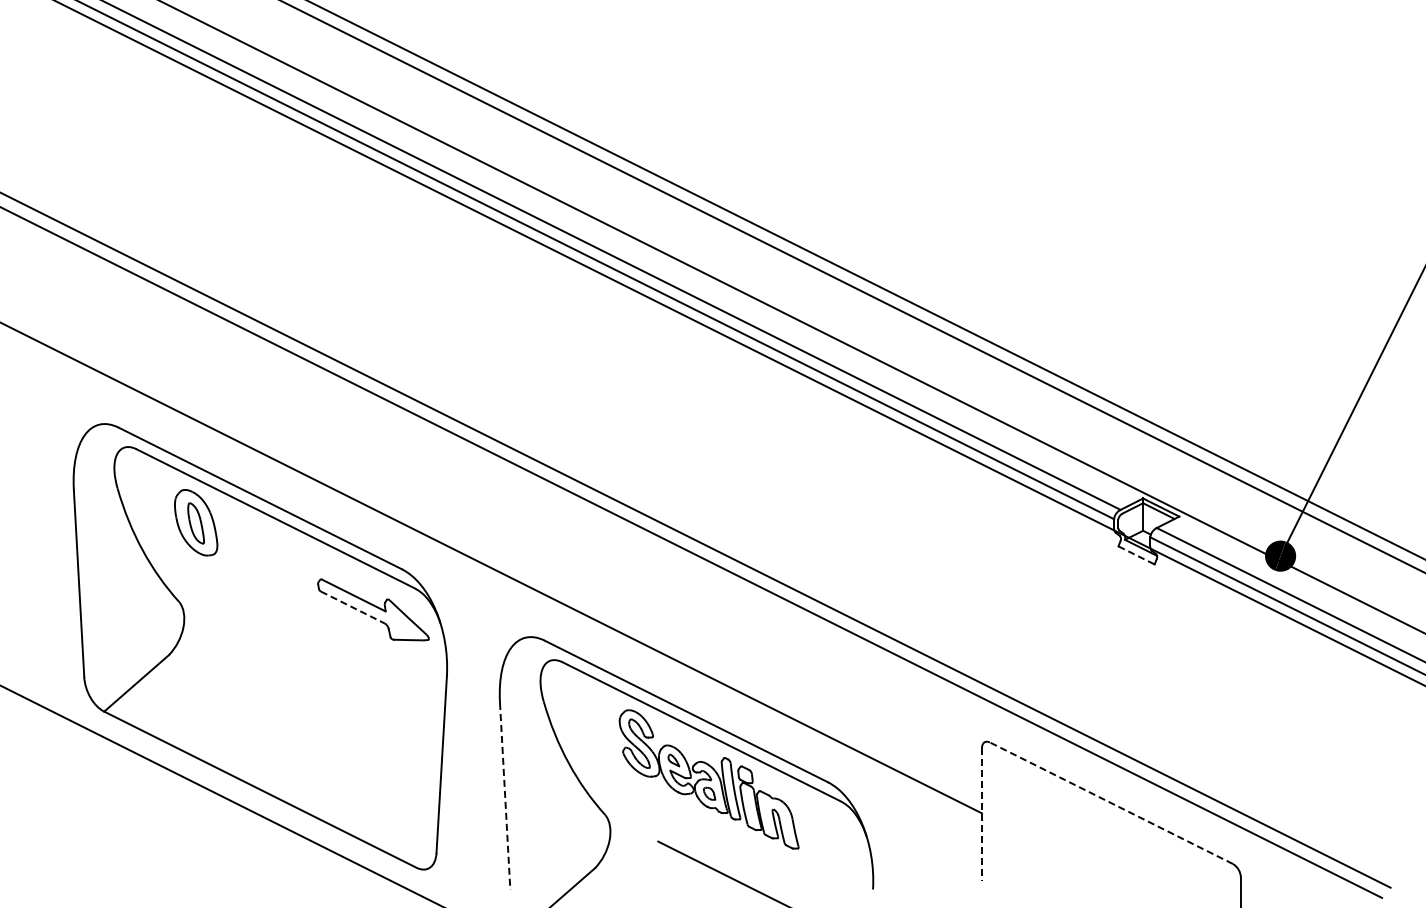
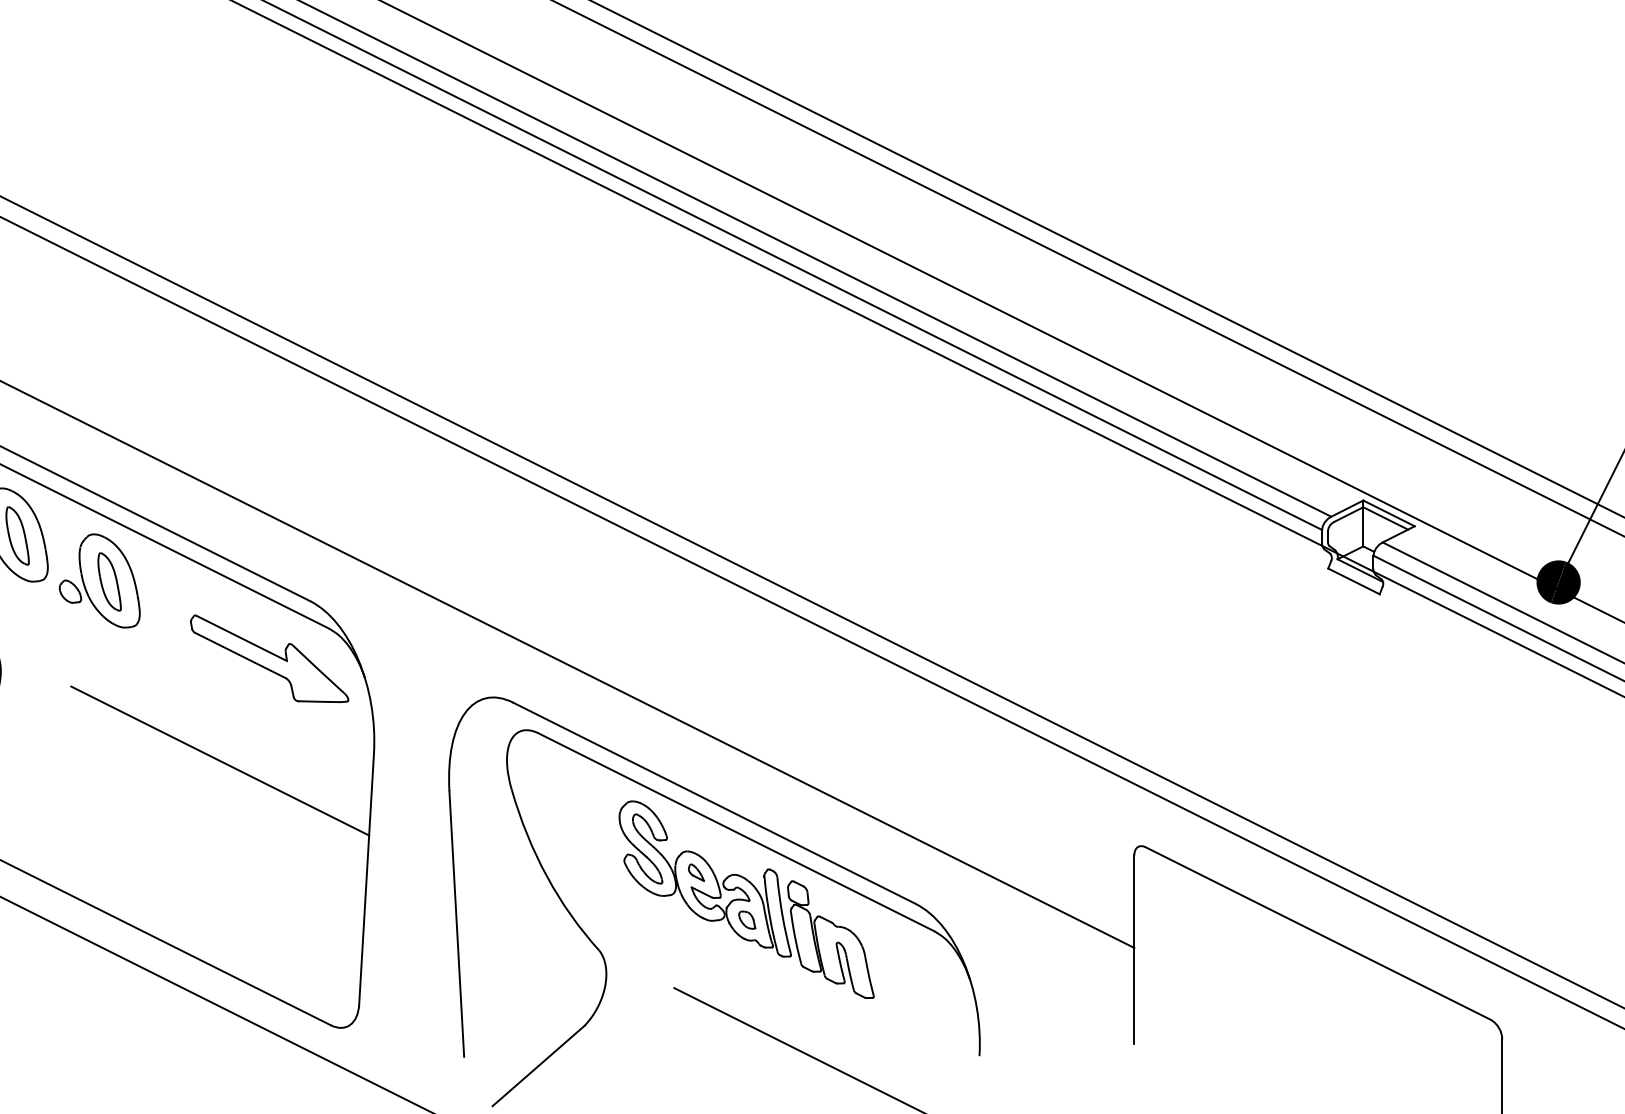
part: (253, 554) -> (99, 580), added
line: (1137, 555) -> (1355, 581), dashed -> solid
line: (352, 607) -> (239, 655), dashed -> solid
line: (338, 681) -> (219, 760), added
line: (505, 796) -> (457, 924), dashed -> solid
line: (1111, 803) -> (1318, 933), dashed -> solid
line: (981, 815) -> (1133, 951), dashed -> solid

